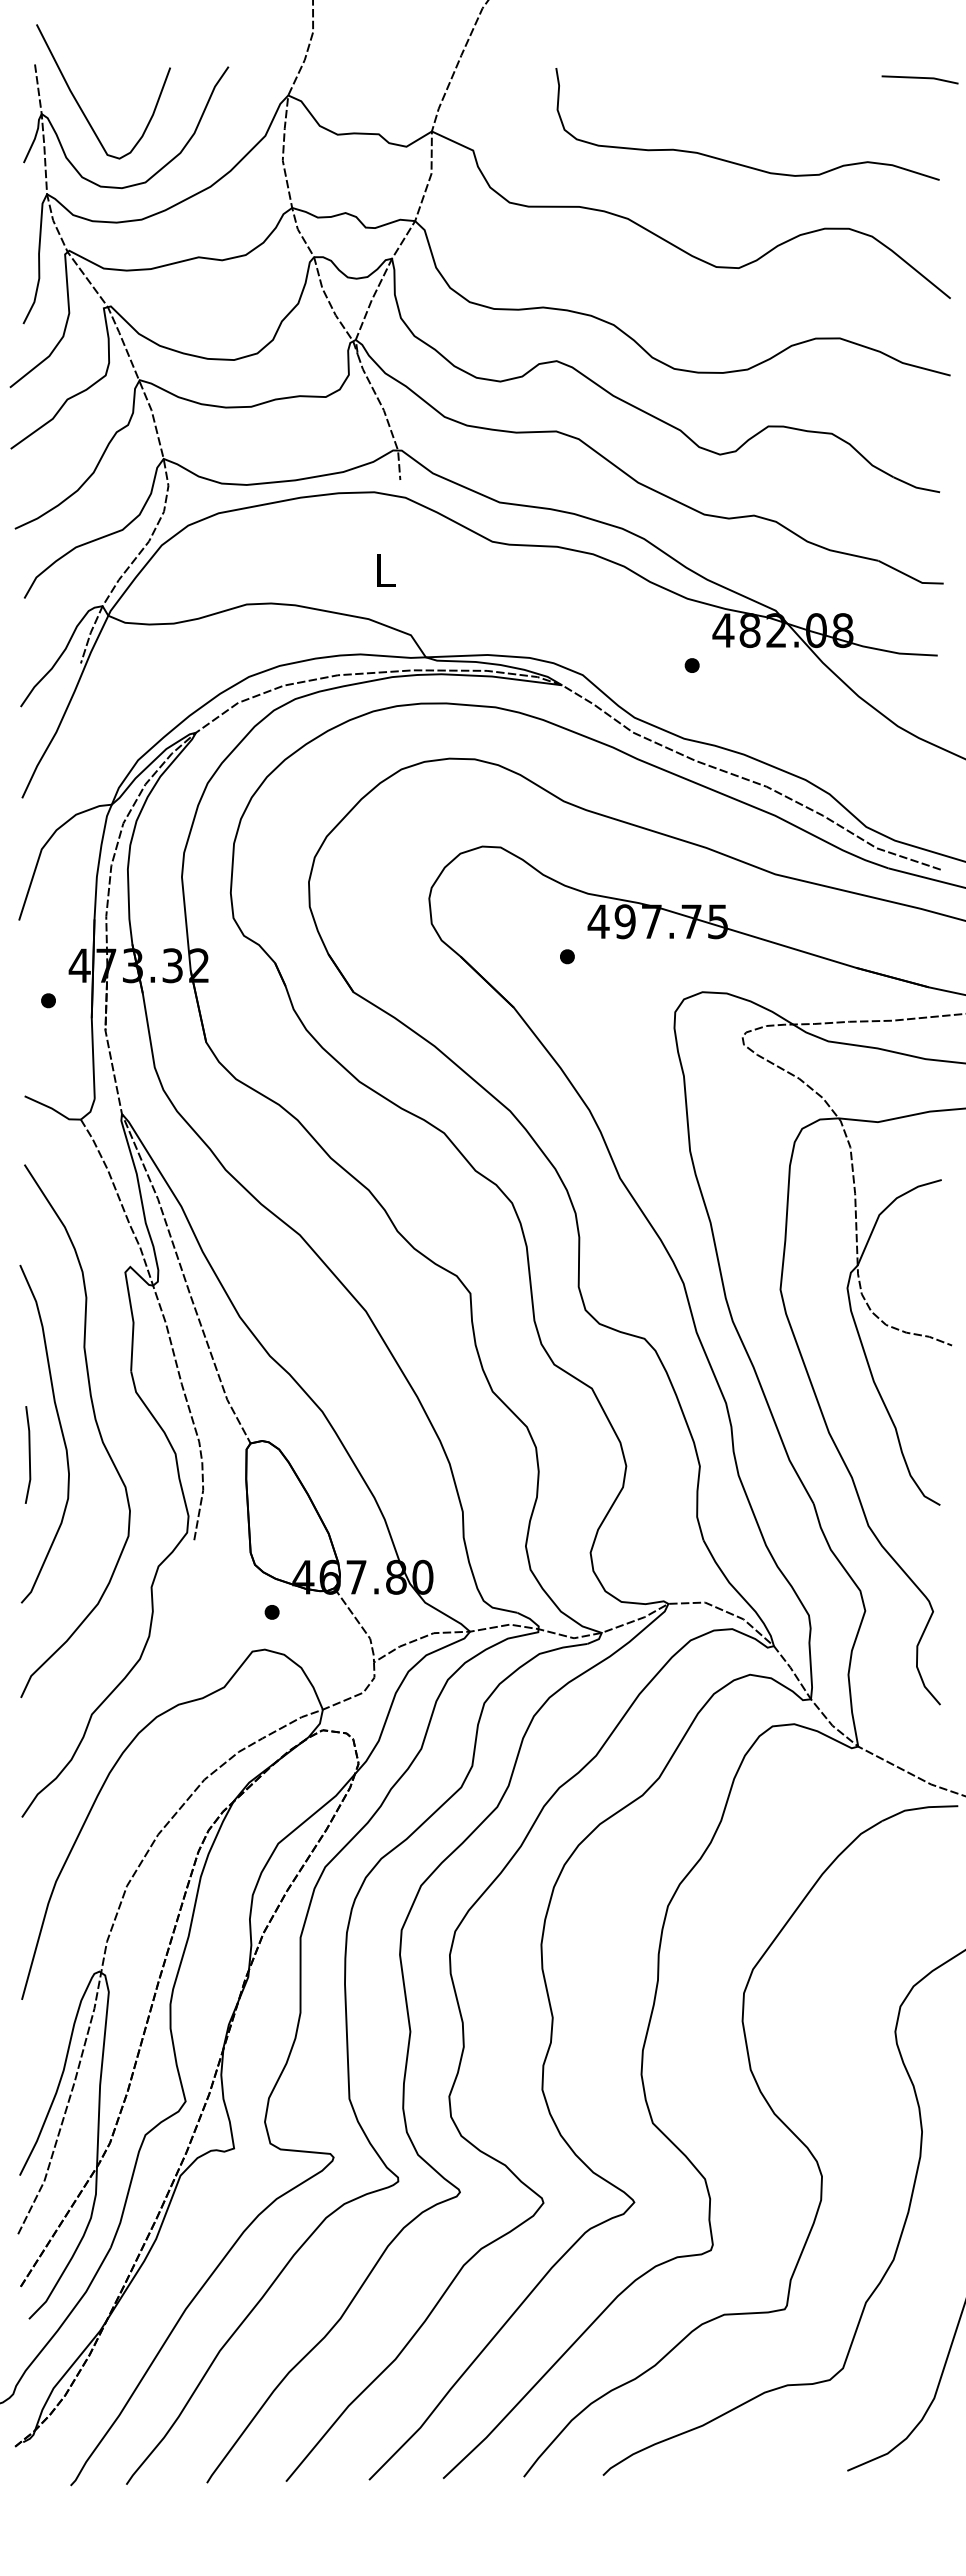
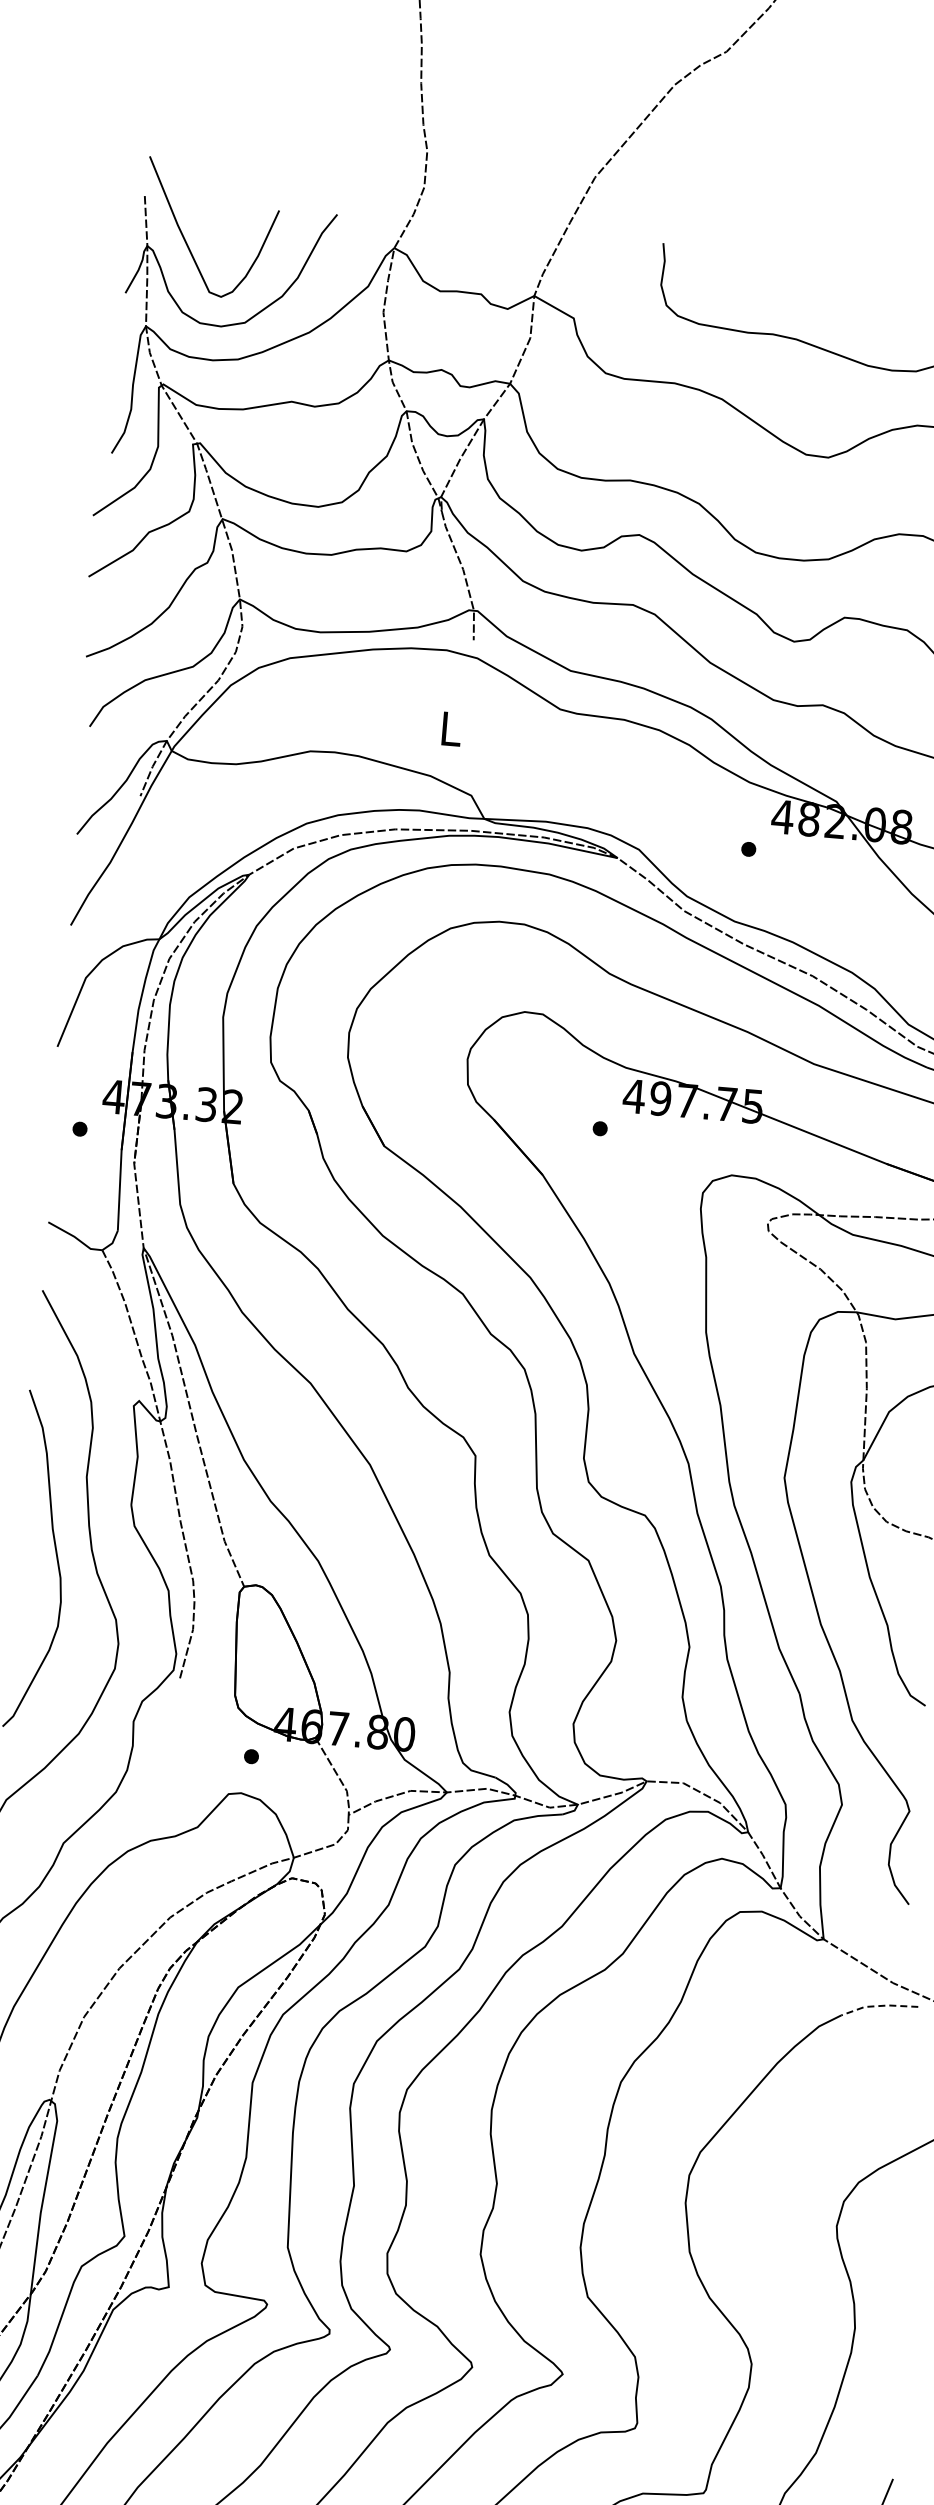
line: (28, 1454) -> (22, 1579), removed
line: (919, 1808) -> (879, 2006), solid -> dashed

